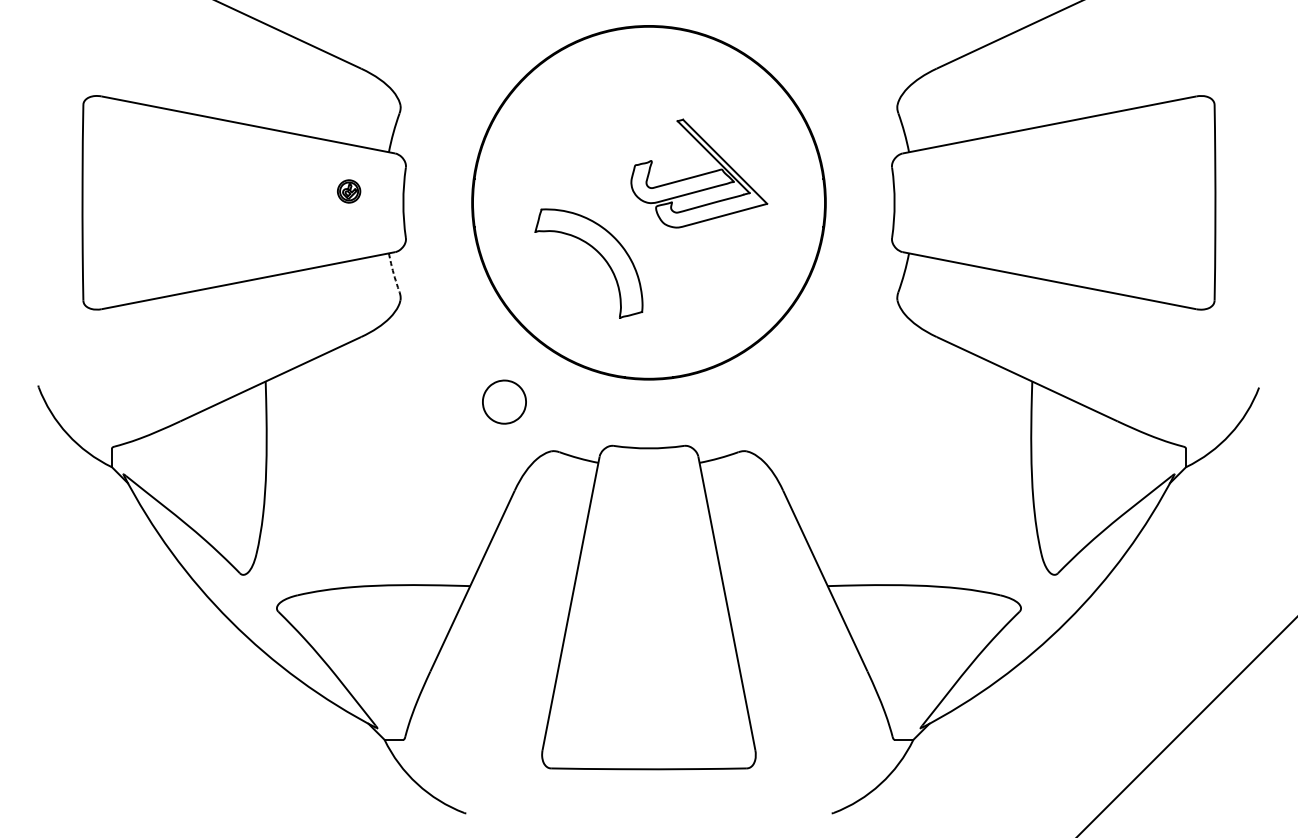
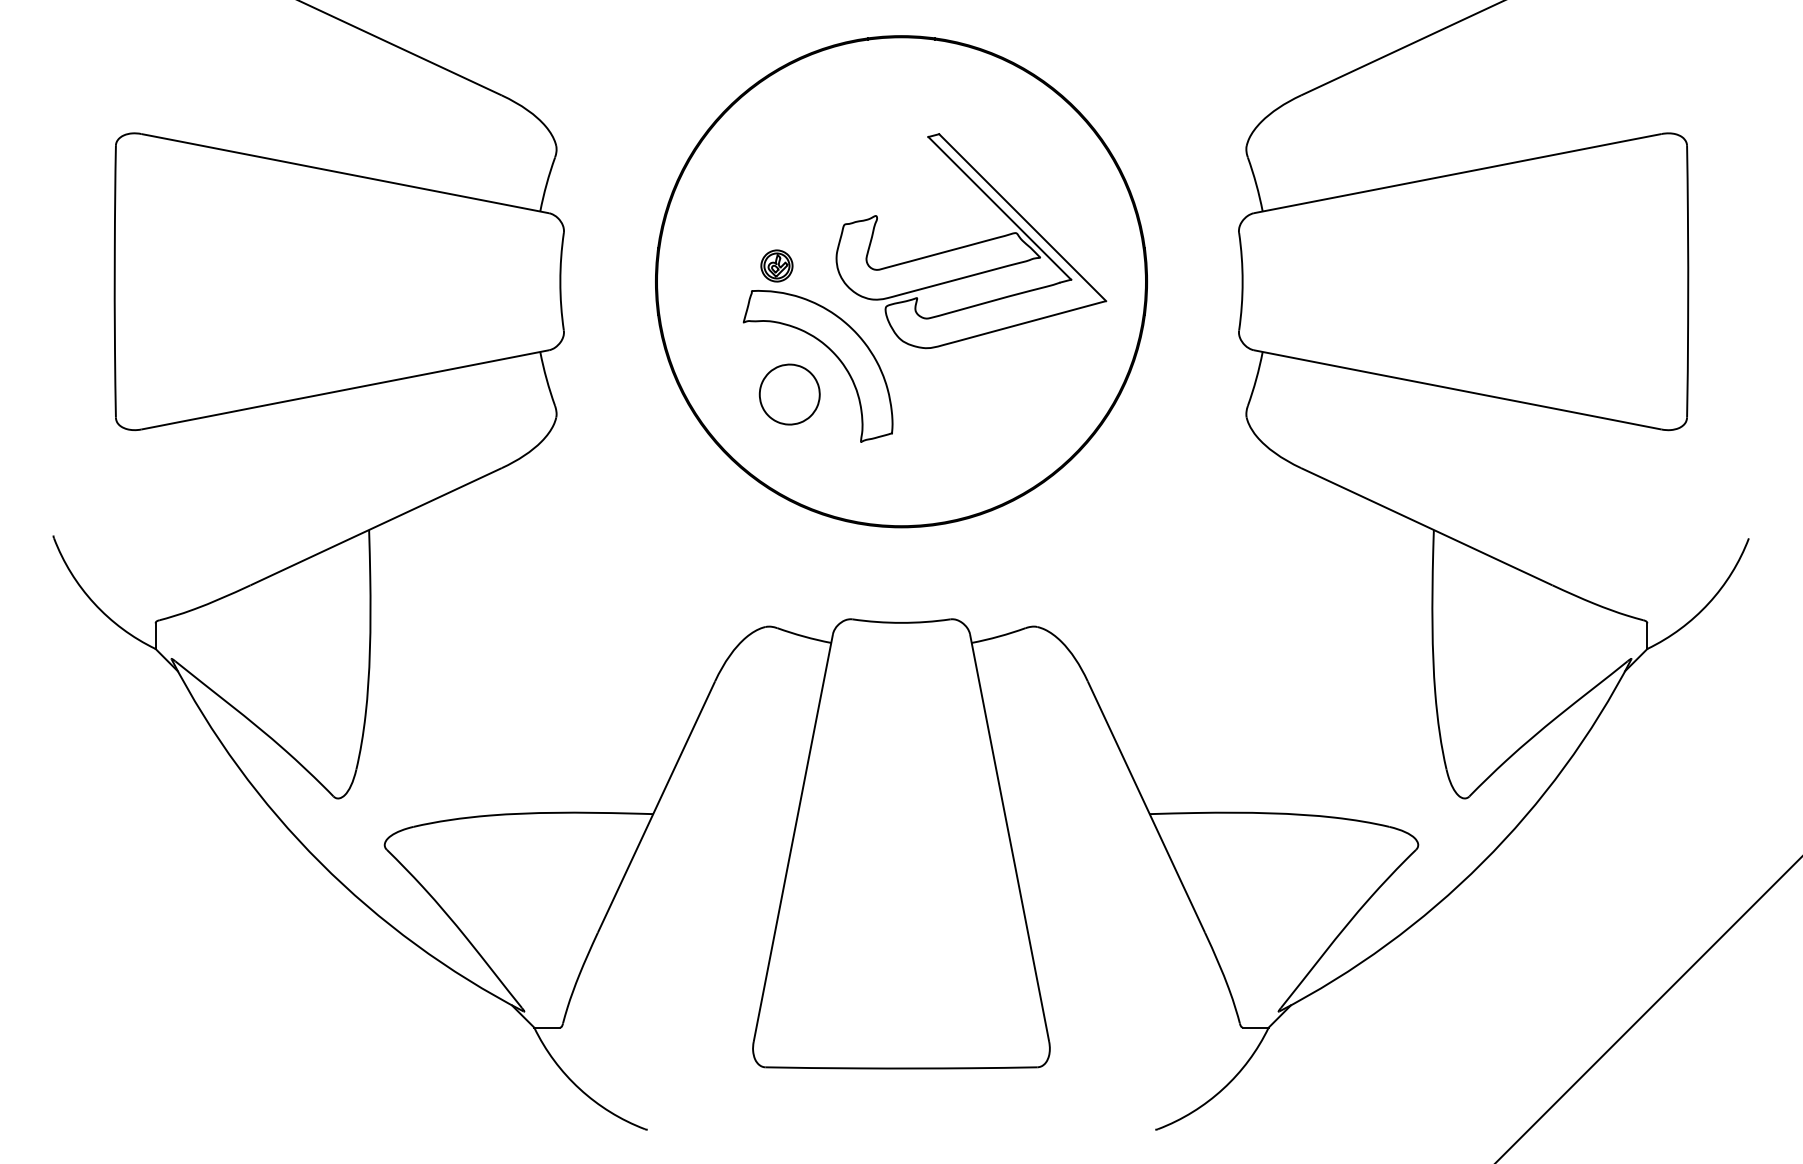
part: (699, 173) -> (971, 241), size x1.43
part: (348, 191) -> (776, 265), moved
arc: (393, 273) -> (546, 379), dashed -> solid
part: (504, 402) -> (789, 394), moved

